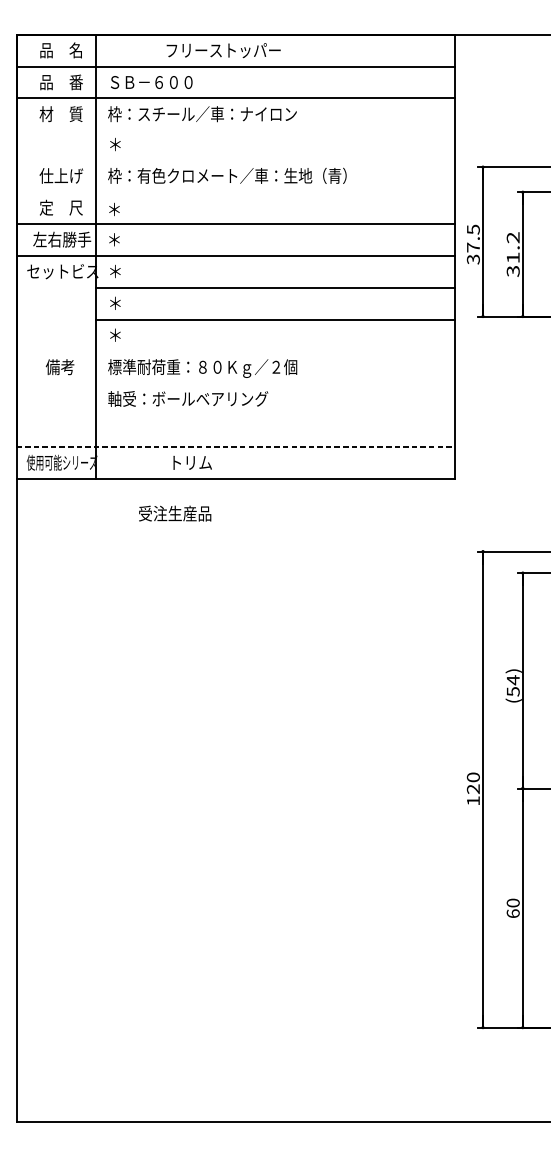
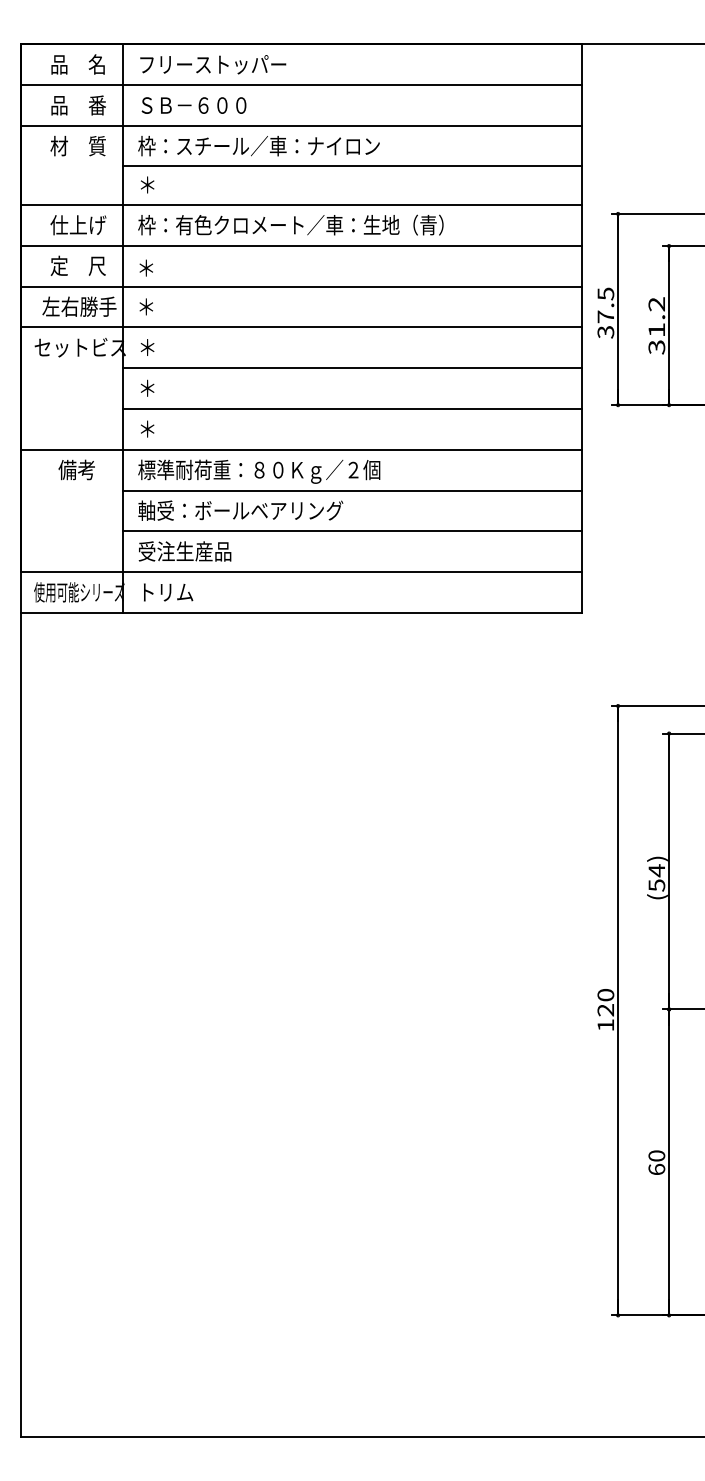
text: (223, 50) -> (213, 64), moved
line: (274, 129) -> (351, 165), added
line: (234, 160) -> (300, 205), added
line: (234, 191) -> (300, 245), added
line: (234, 351) -> (300, 449), added
line: (274, 383) -> (351, 490), added
line: (274, 415) -> (351, 531), added
line: (235, 447) -> (301, 572), dashed -> solid
text: (192, 462) -> (168, 592), moved
text: (174, 513) -> (184, 551), moved

